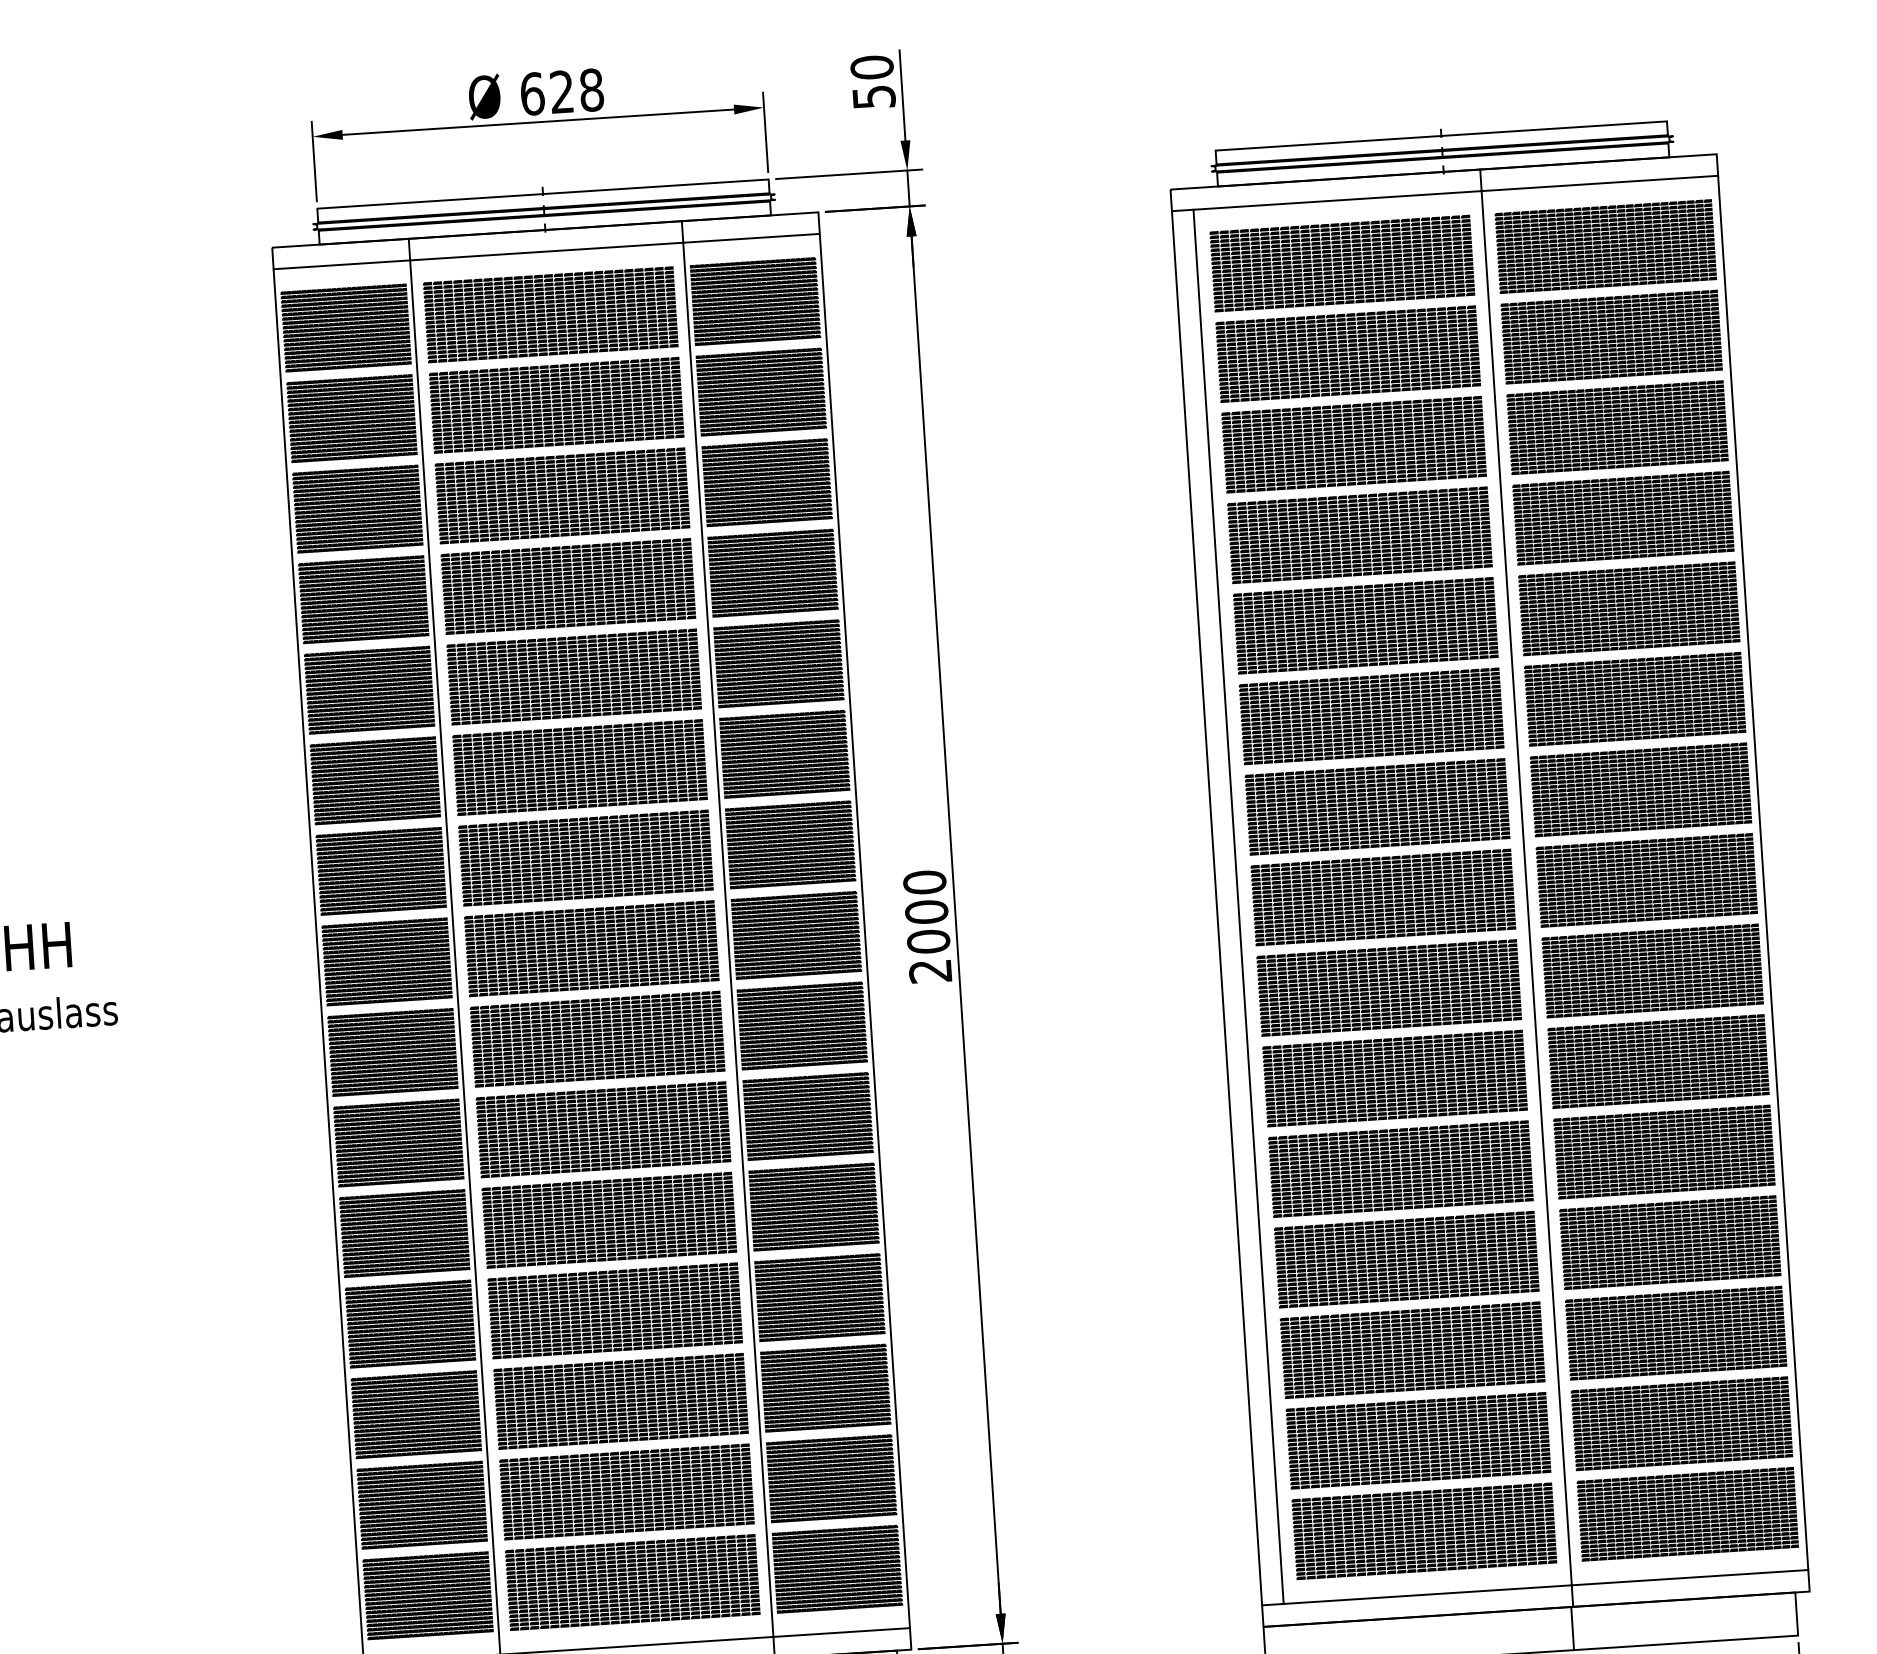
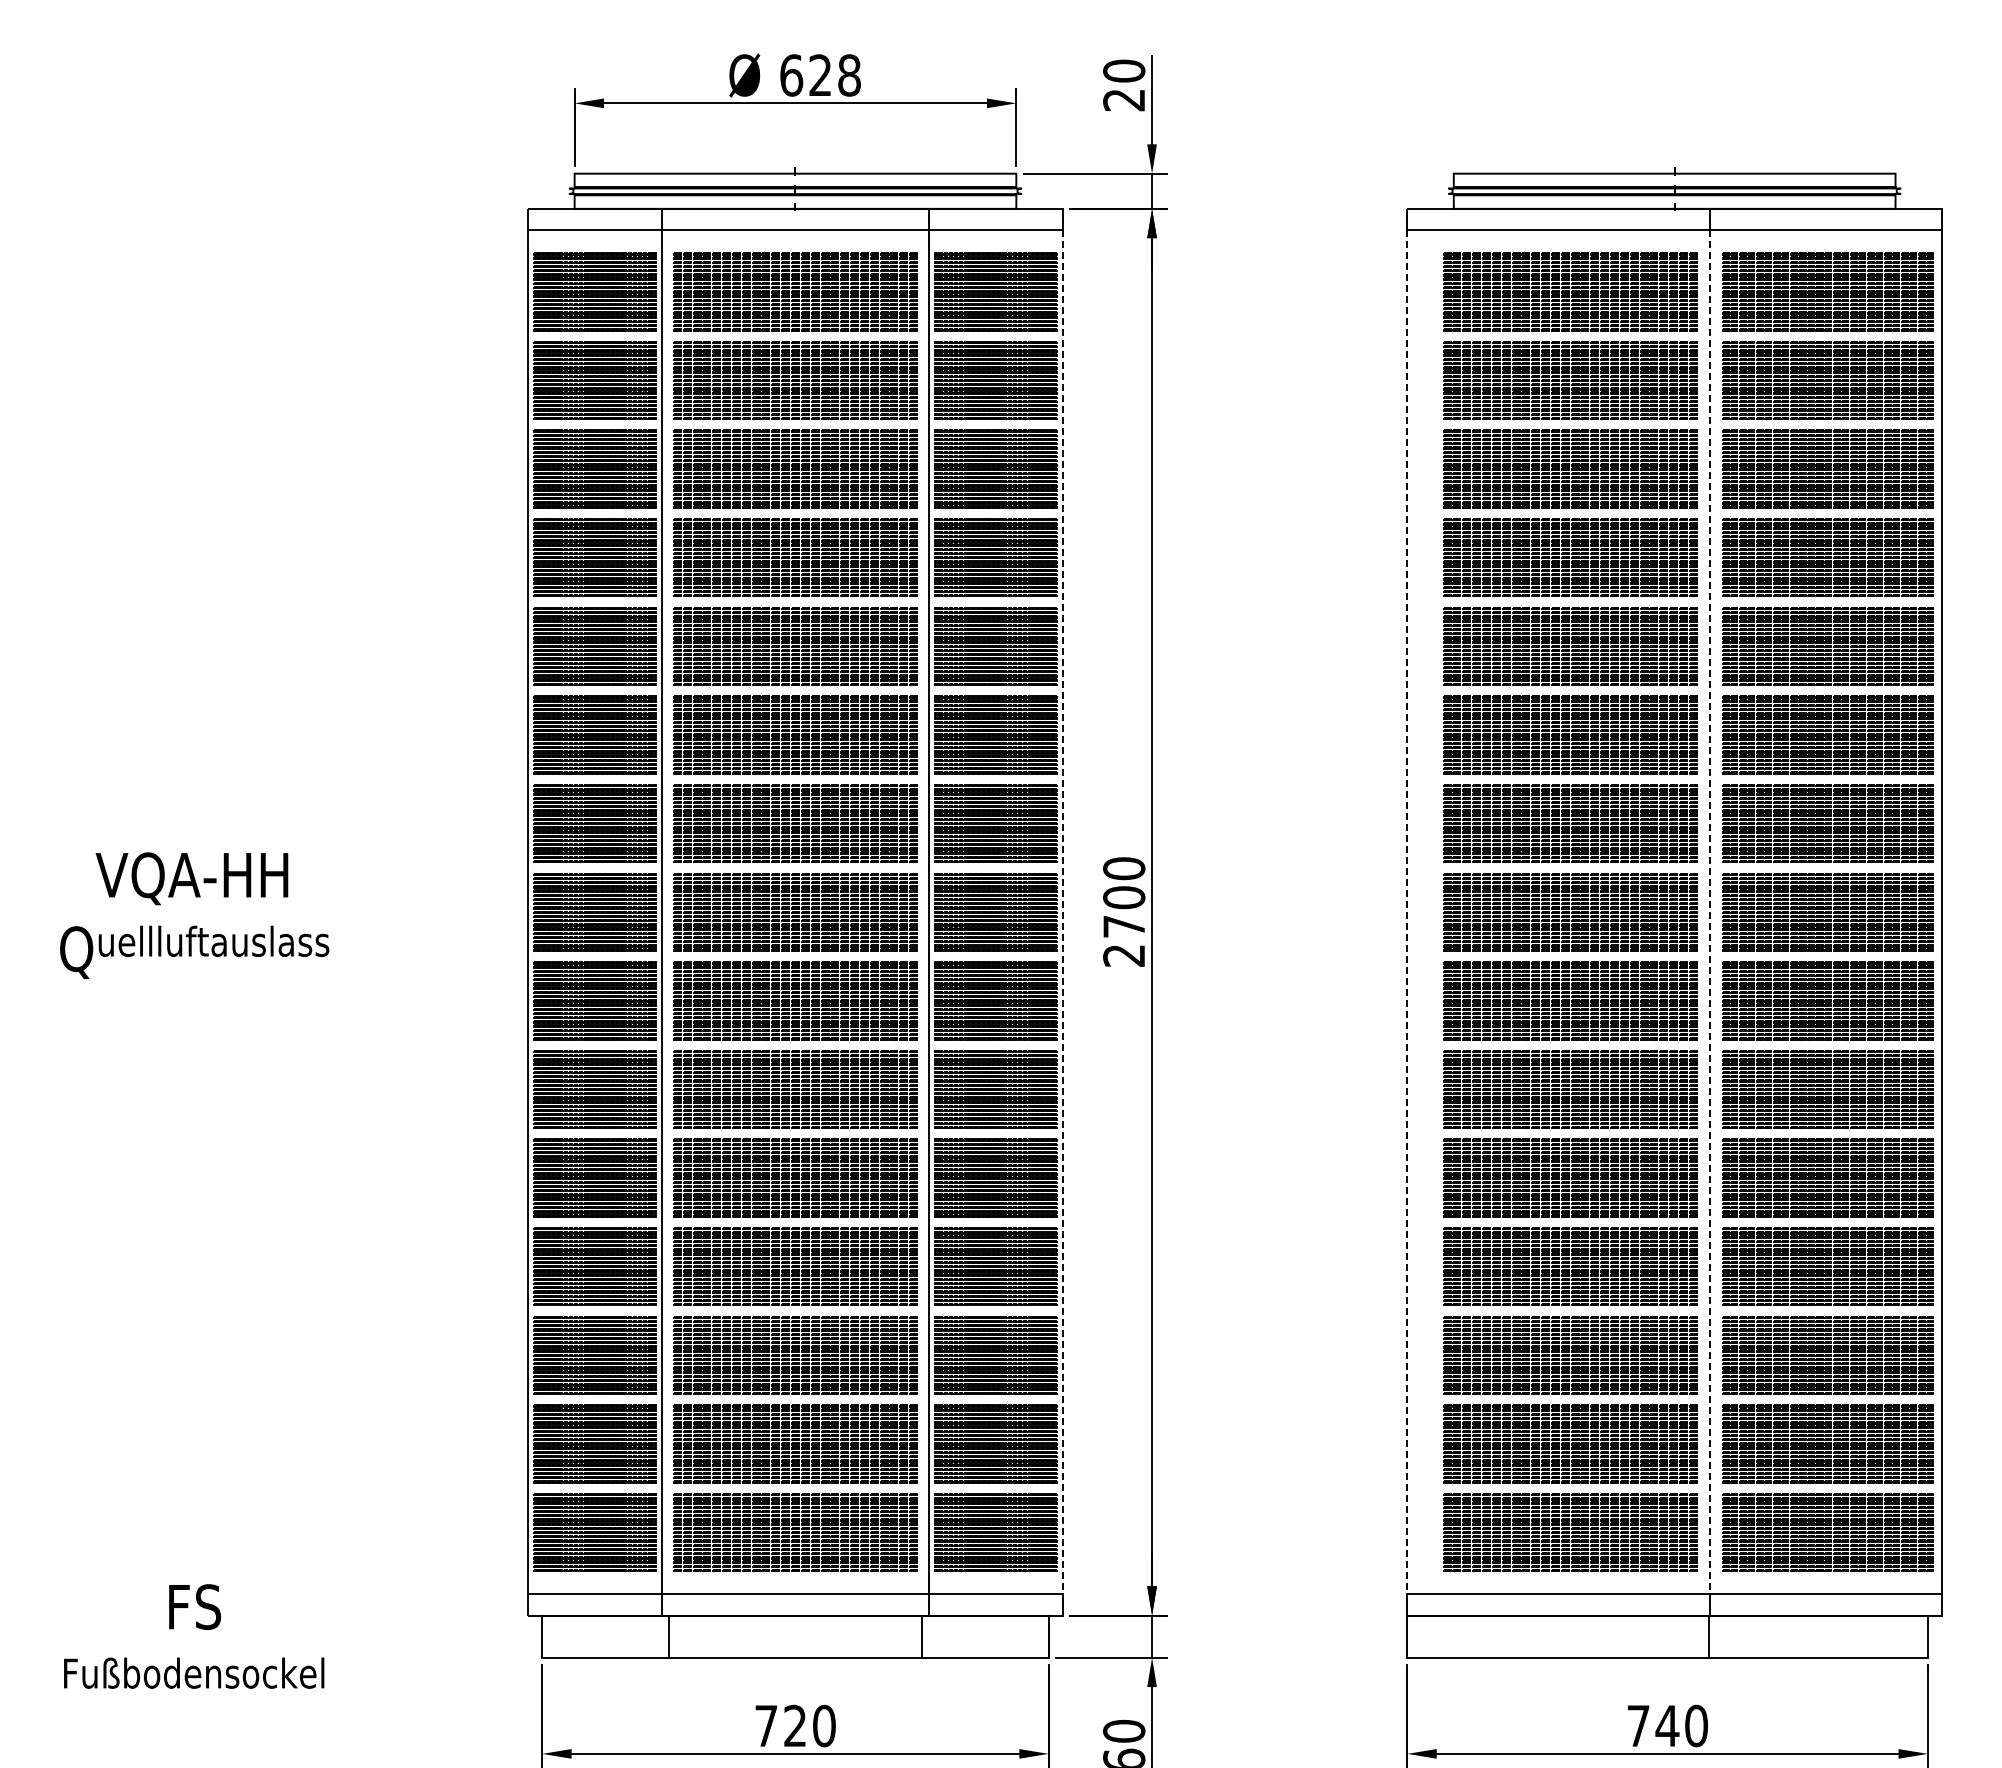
text: (874, 97) -> (1124, 100), 50 -> 20
line: (1526, 888) -> (1710, 912), solid -> dashed
line: (1238, 906) -> (1428, 911), removed
line: (1217, 908) -> (1407, 912), solid -> dashed
line: (864, 931) -> (1062, 912), solid -> dashed
text: (928, 941) -> (1124, 926), 2000 -> 2700

